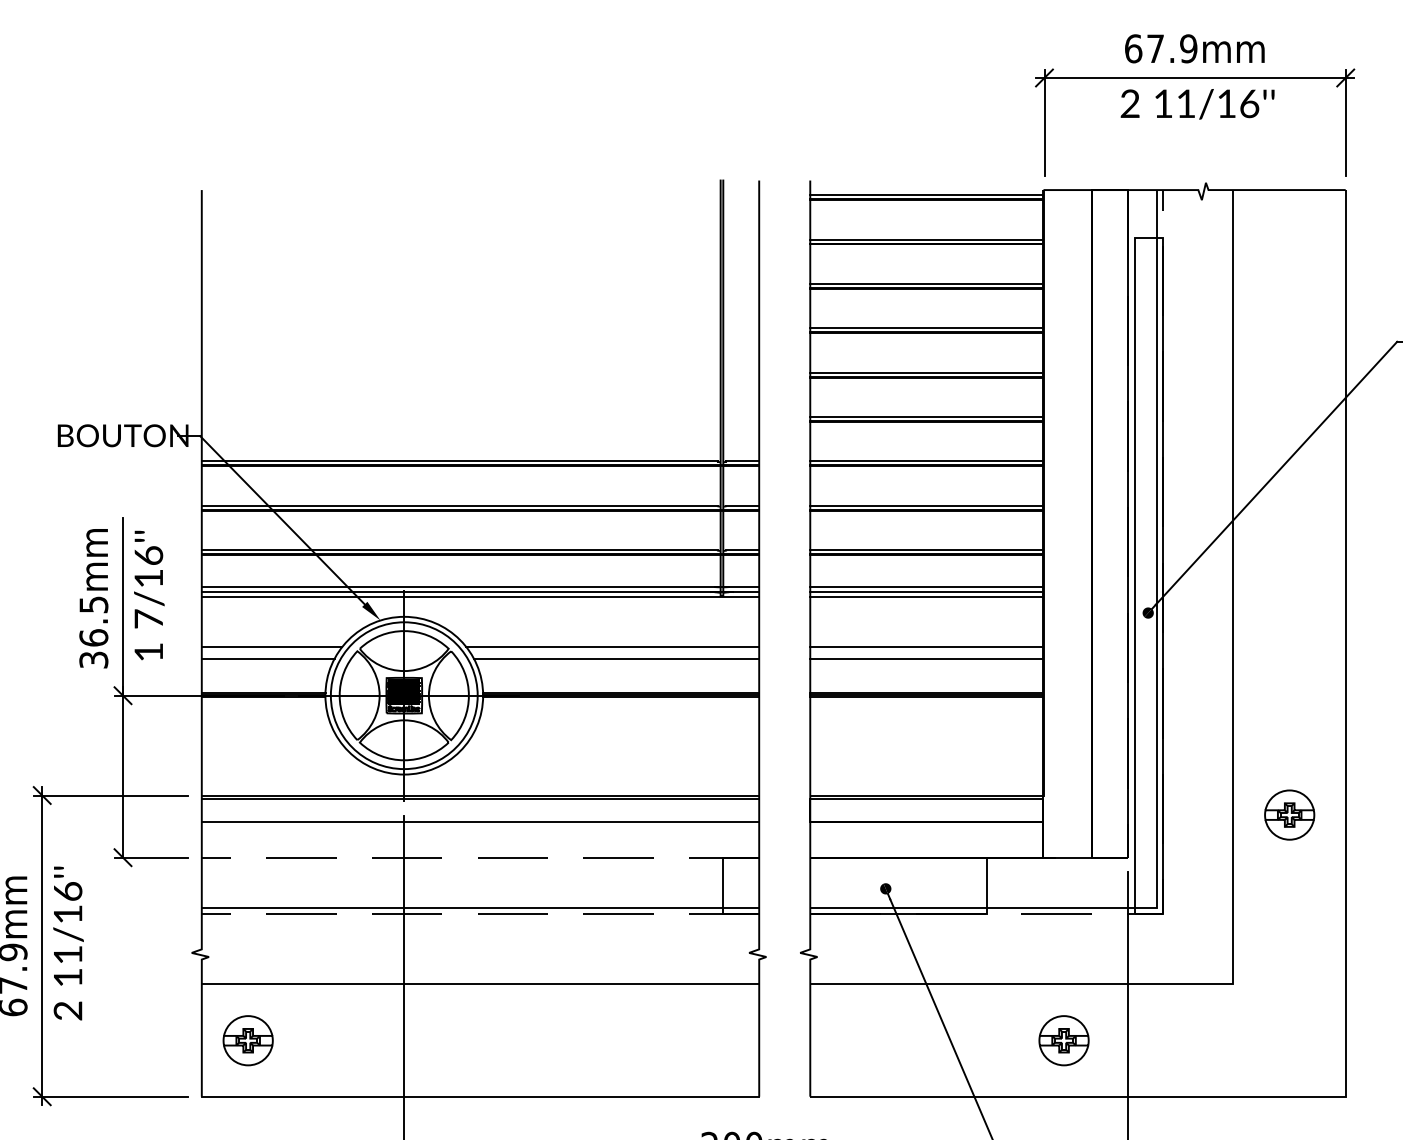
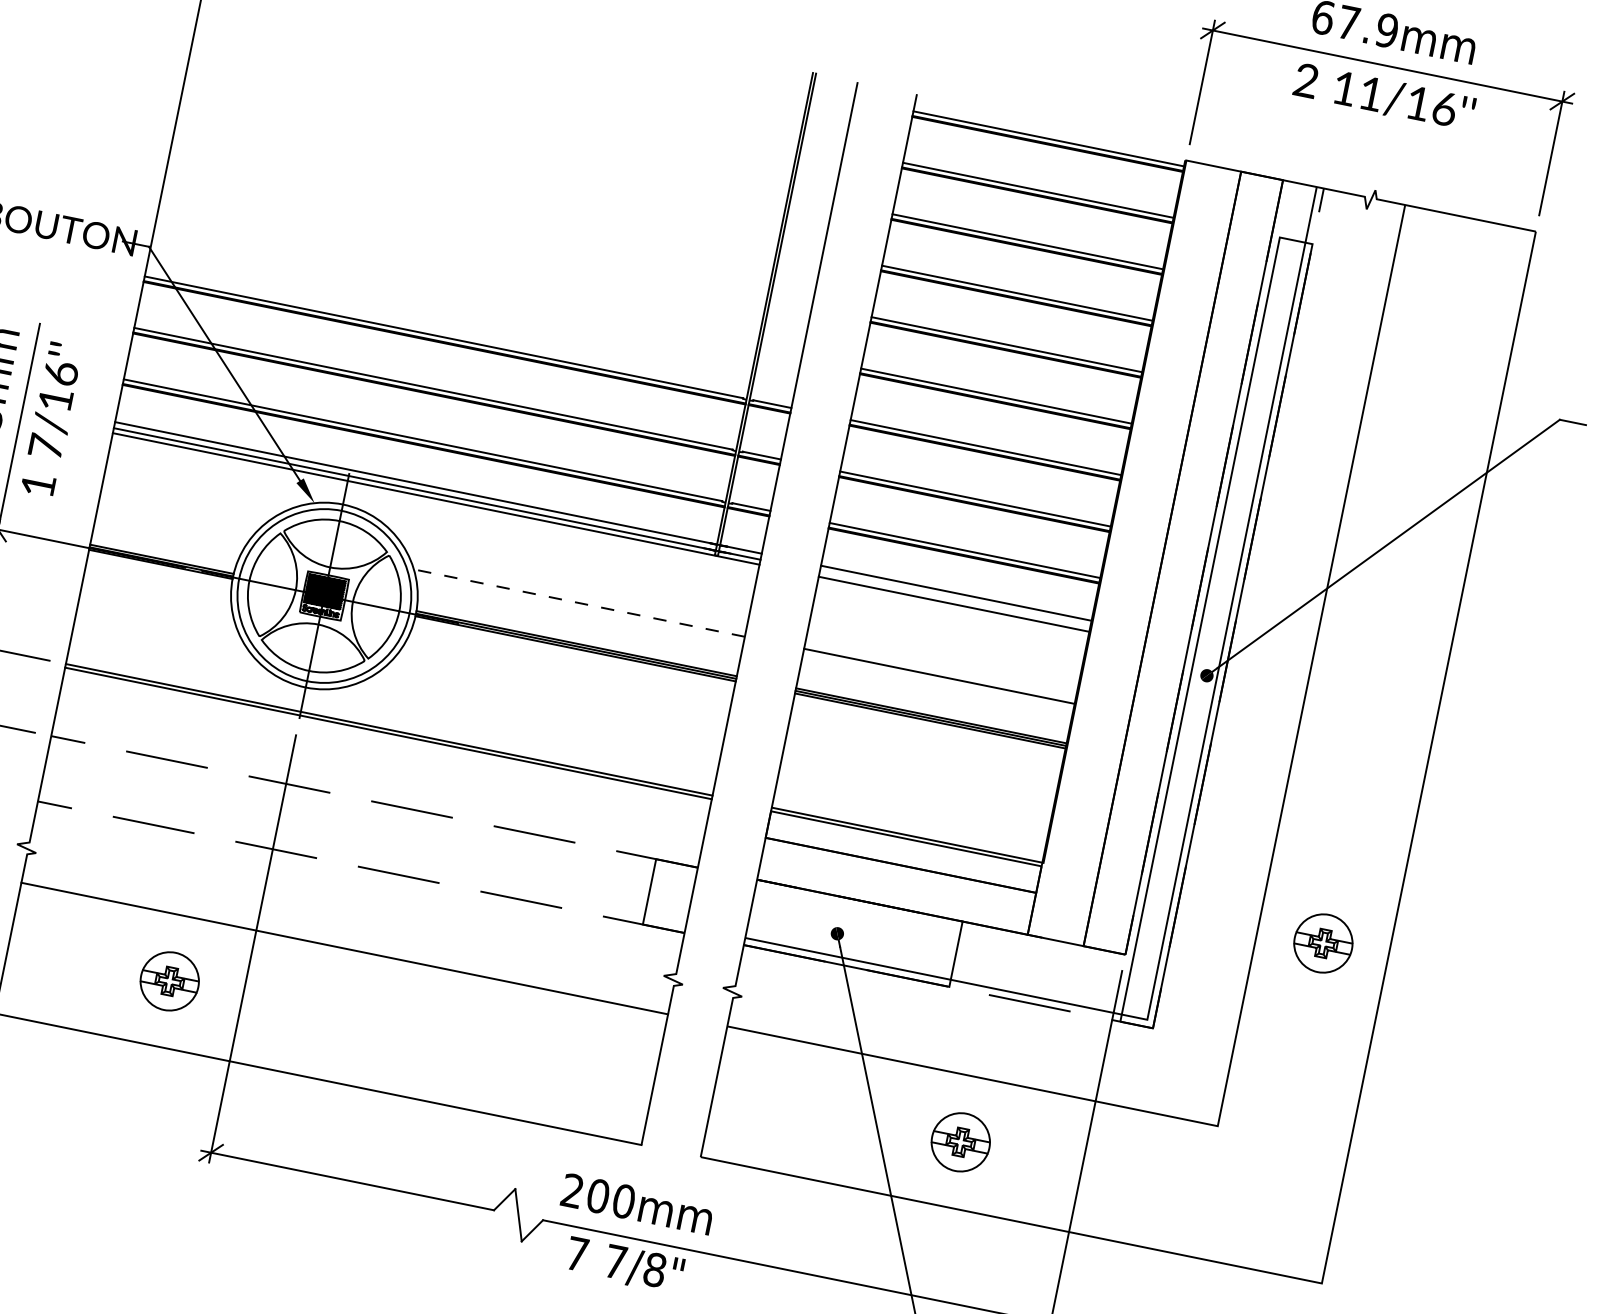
line: (926, 592) -> (954, 599), removed
line: (271, 646) -> (181, 507), removed
line: (612, 646) -> (577, 588), removed
line: (926, 646) -> (941, 662), removed
line: (267, 658) -> (174, 520), removed
line: (616, 658) -> (579, 602), solid -> dashed
line: (480, 821) -> (383, 759), removed
line: (480, 907) -> (362, 859), removed
part: (247, 1040) -> (169, 980), moved
part: (1063, 1040) -> (960, 1141), moved

